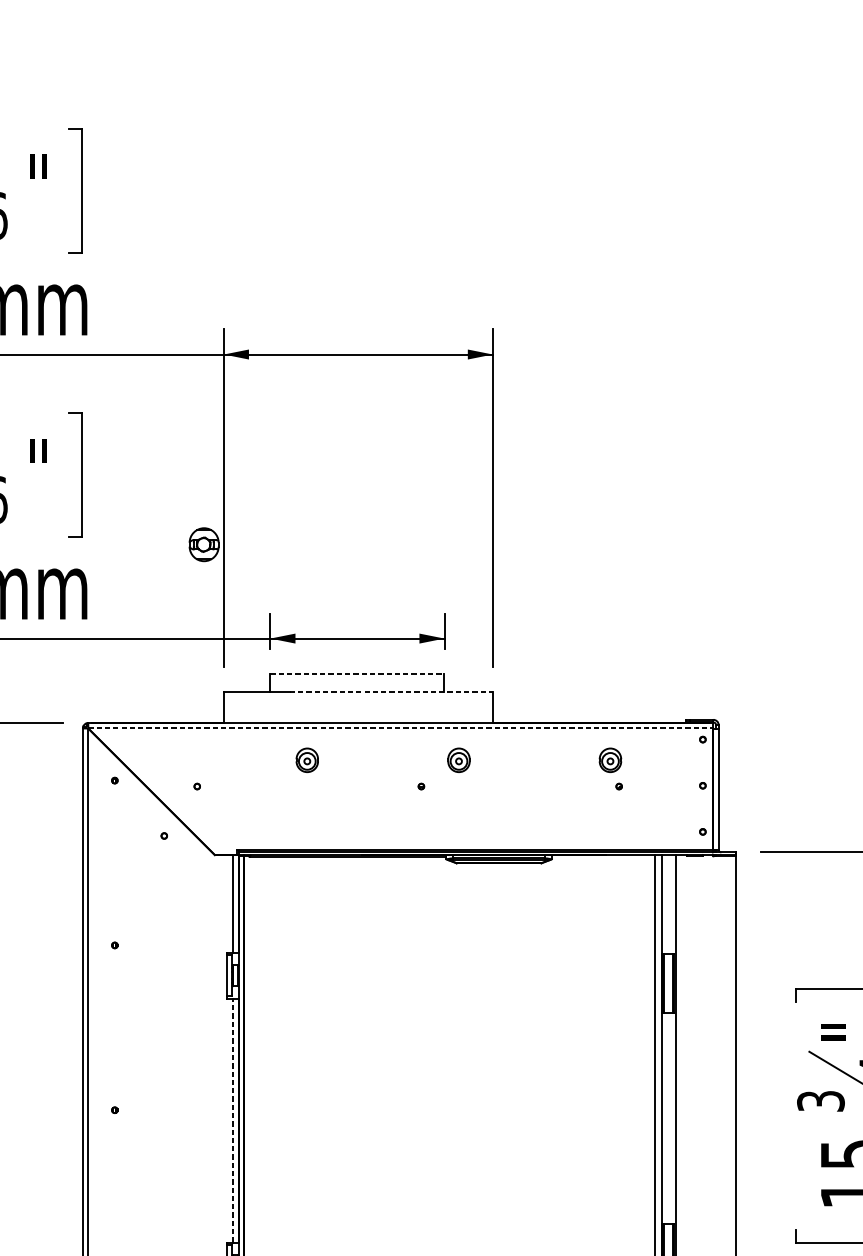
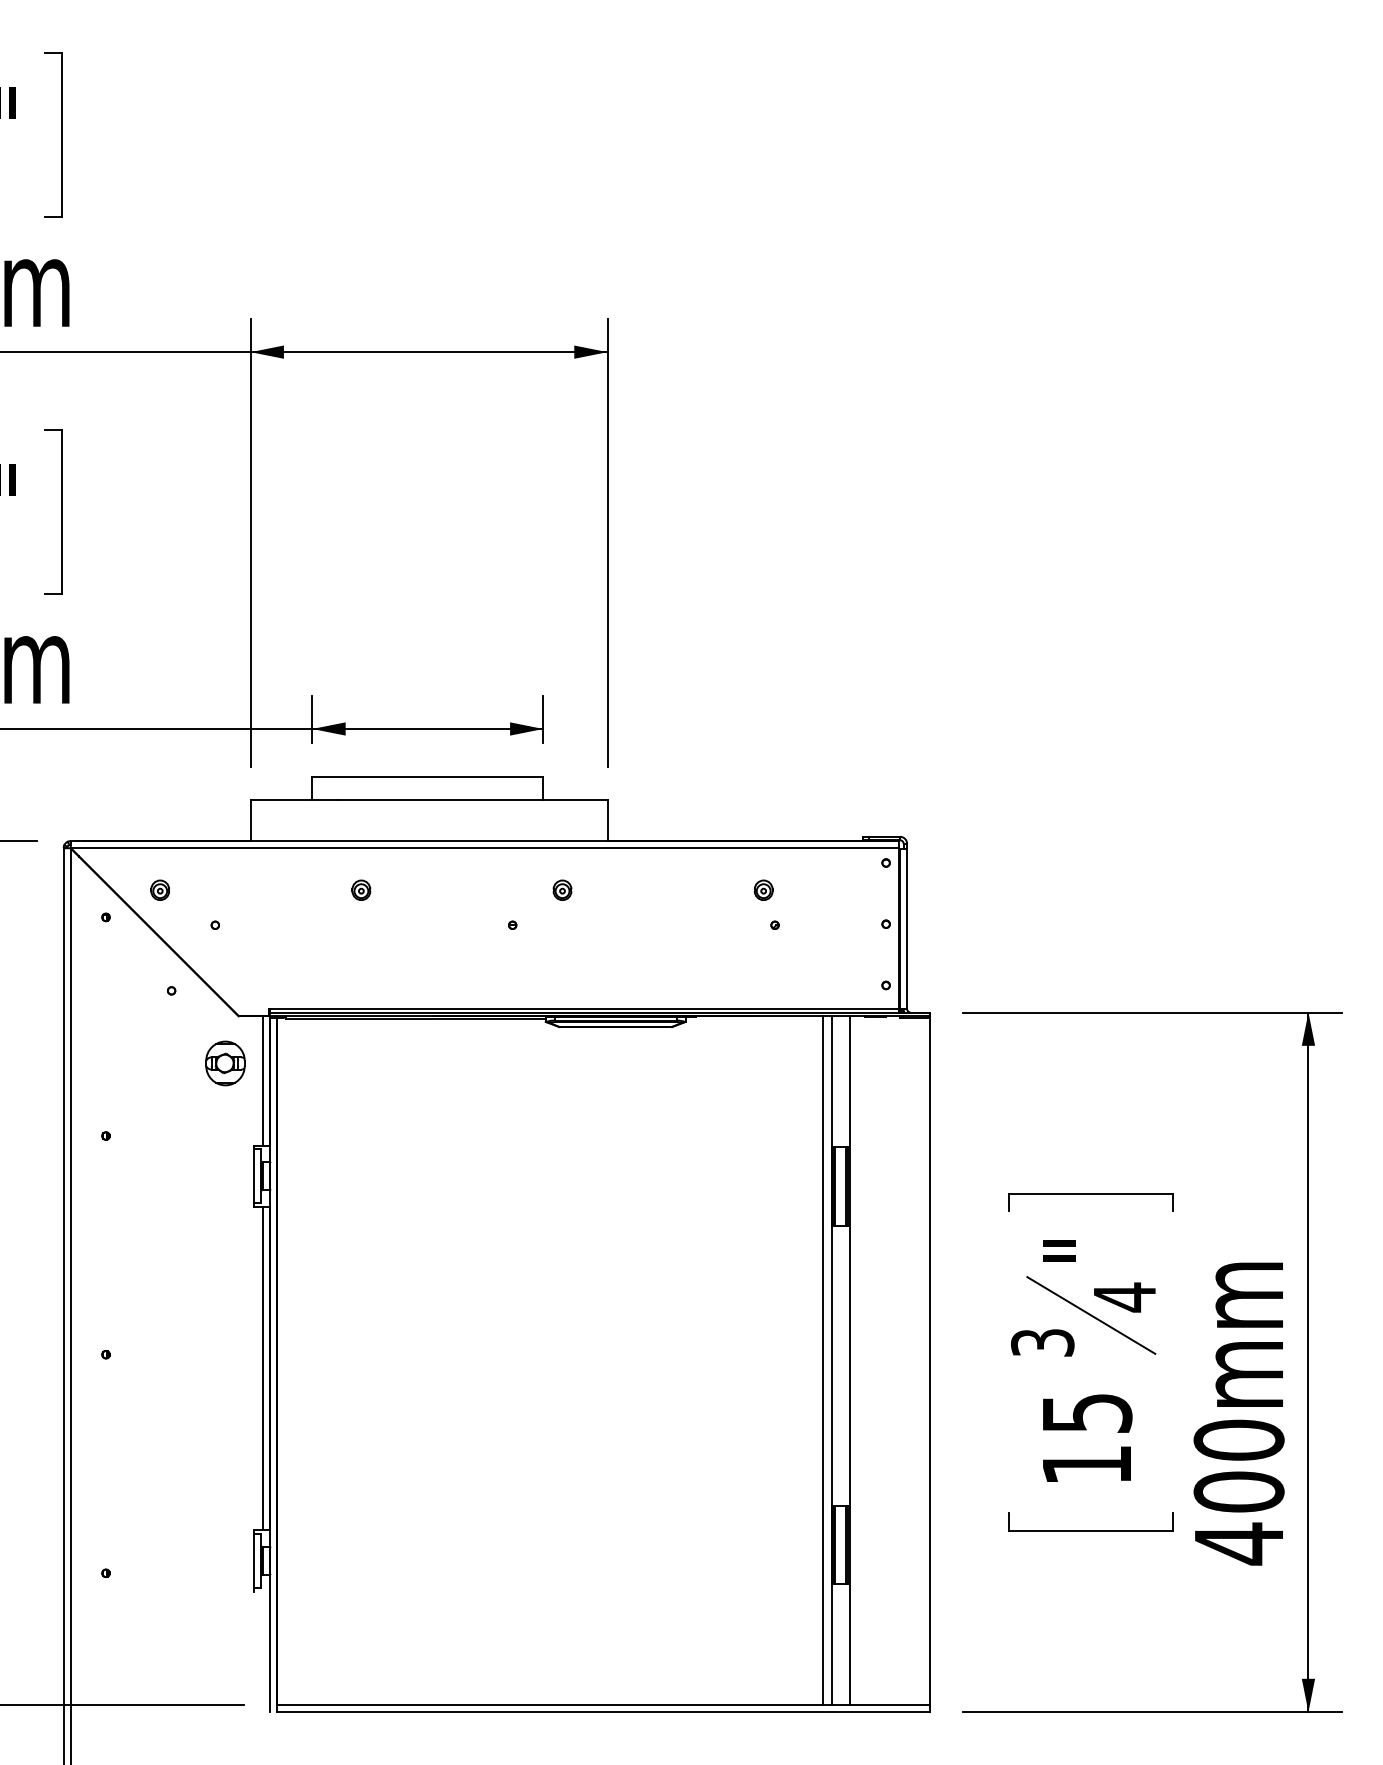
part: (204, 544) -> (225, 1063), moved
line: (357, 674) -> (428, 776), dashed -> solid
line: (391, 692) -> (472, 800), dashed -> solid
line: (400, 728) -> (485, 848), dashed -> solid
part: (155, 759) -> (159, 889), added
part: (307, 759) -> (361, 889), size x0.62
part: (458, 759) -> (562, 889), size x0.62
part: (610, 759) -> (763, 889), size x0.62
line: (233, 1120) -> (263, 1368), dashed -> solid

